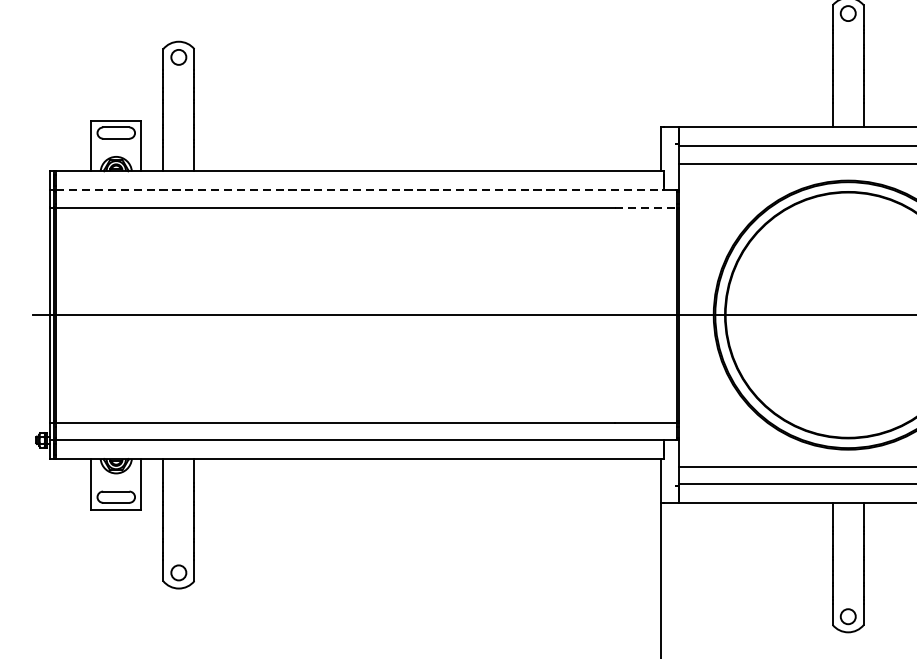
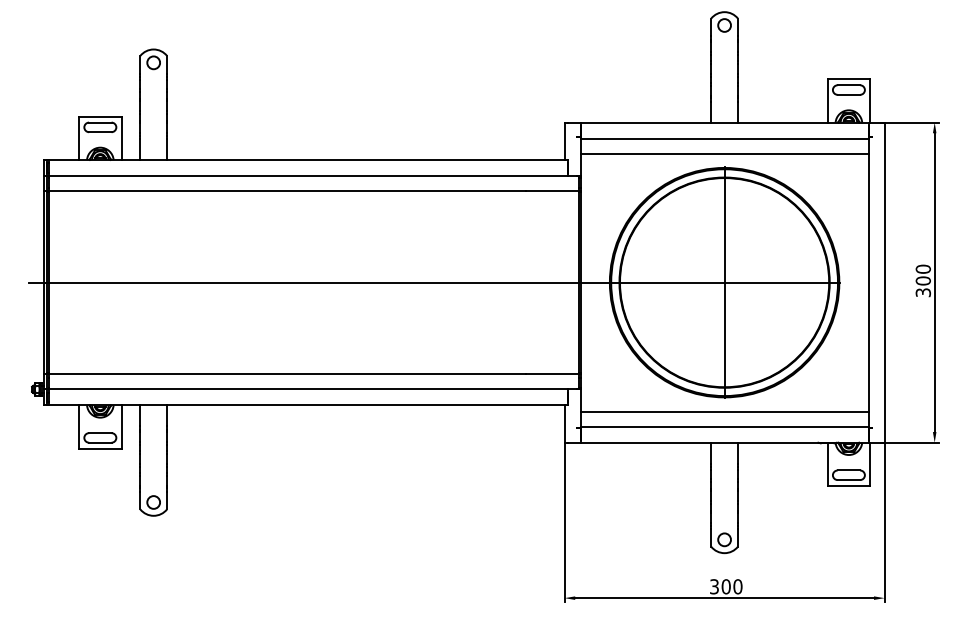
line: (360, 189) -> (308, 175), dashed -> solid
line: (646, 207) -> (552, 190), dashed -> solid
line: (848, 314) -> (724, 282), added

